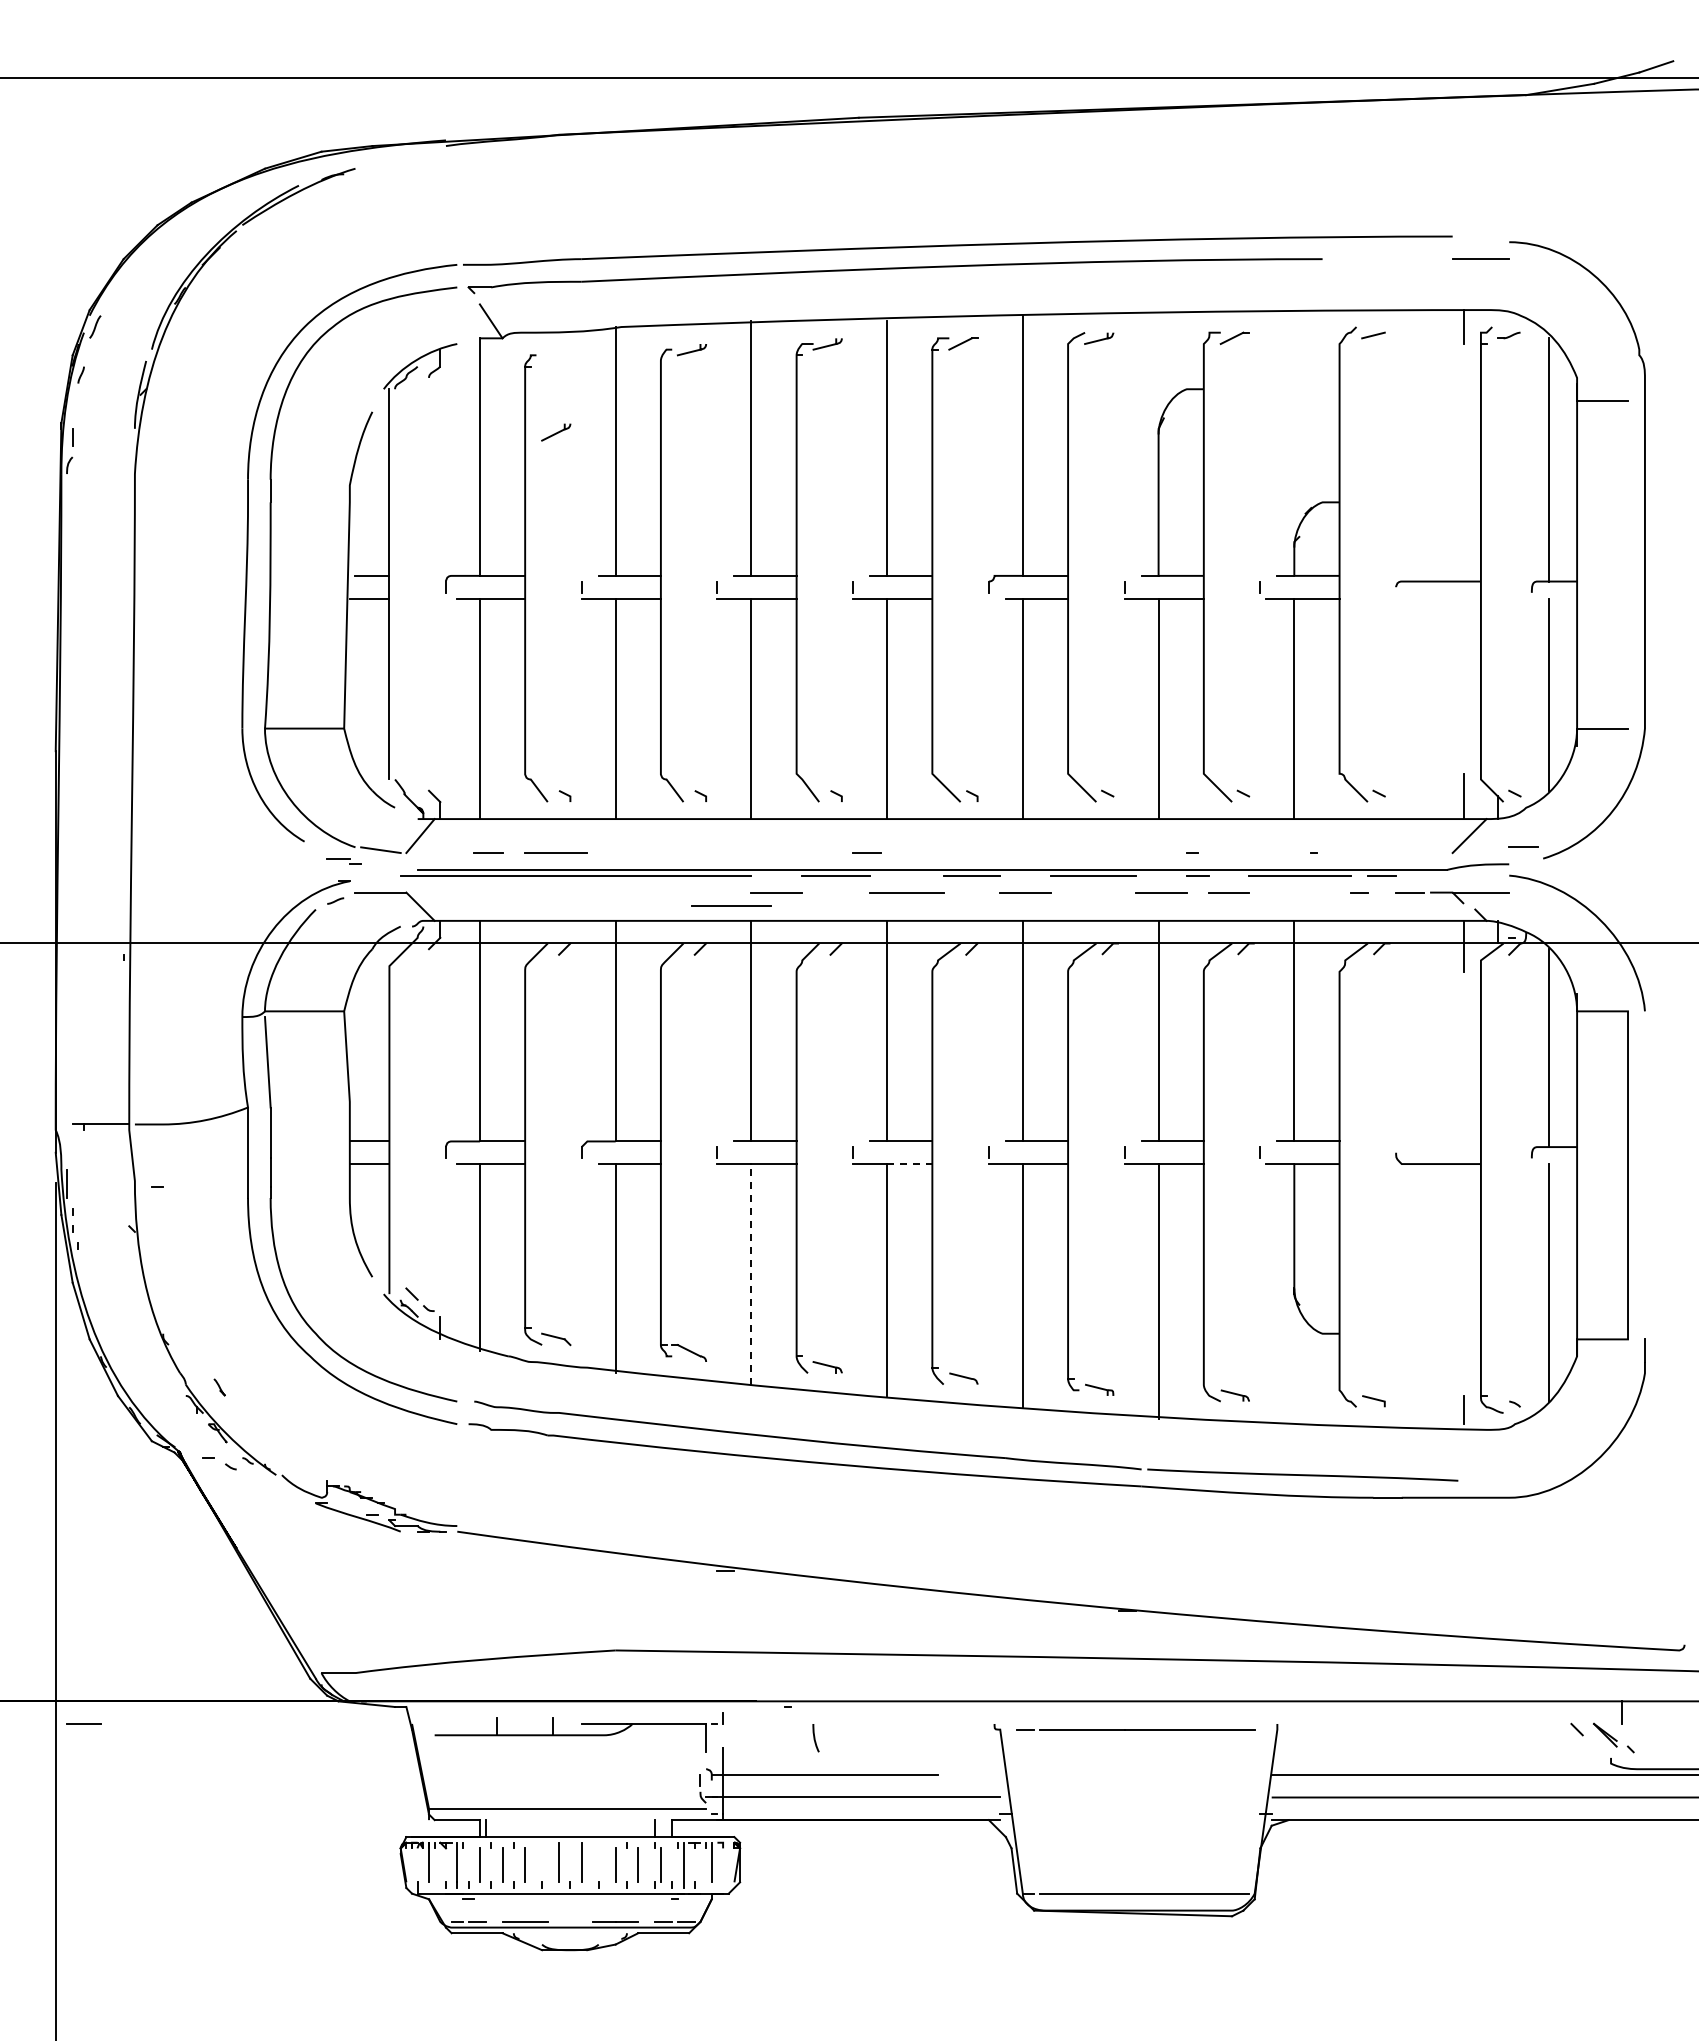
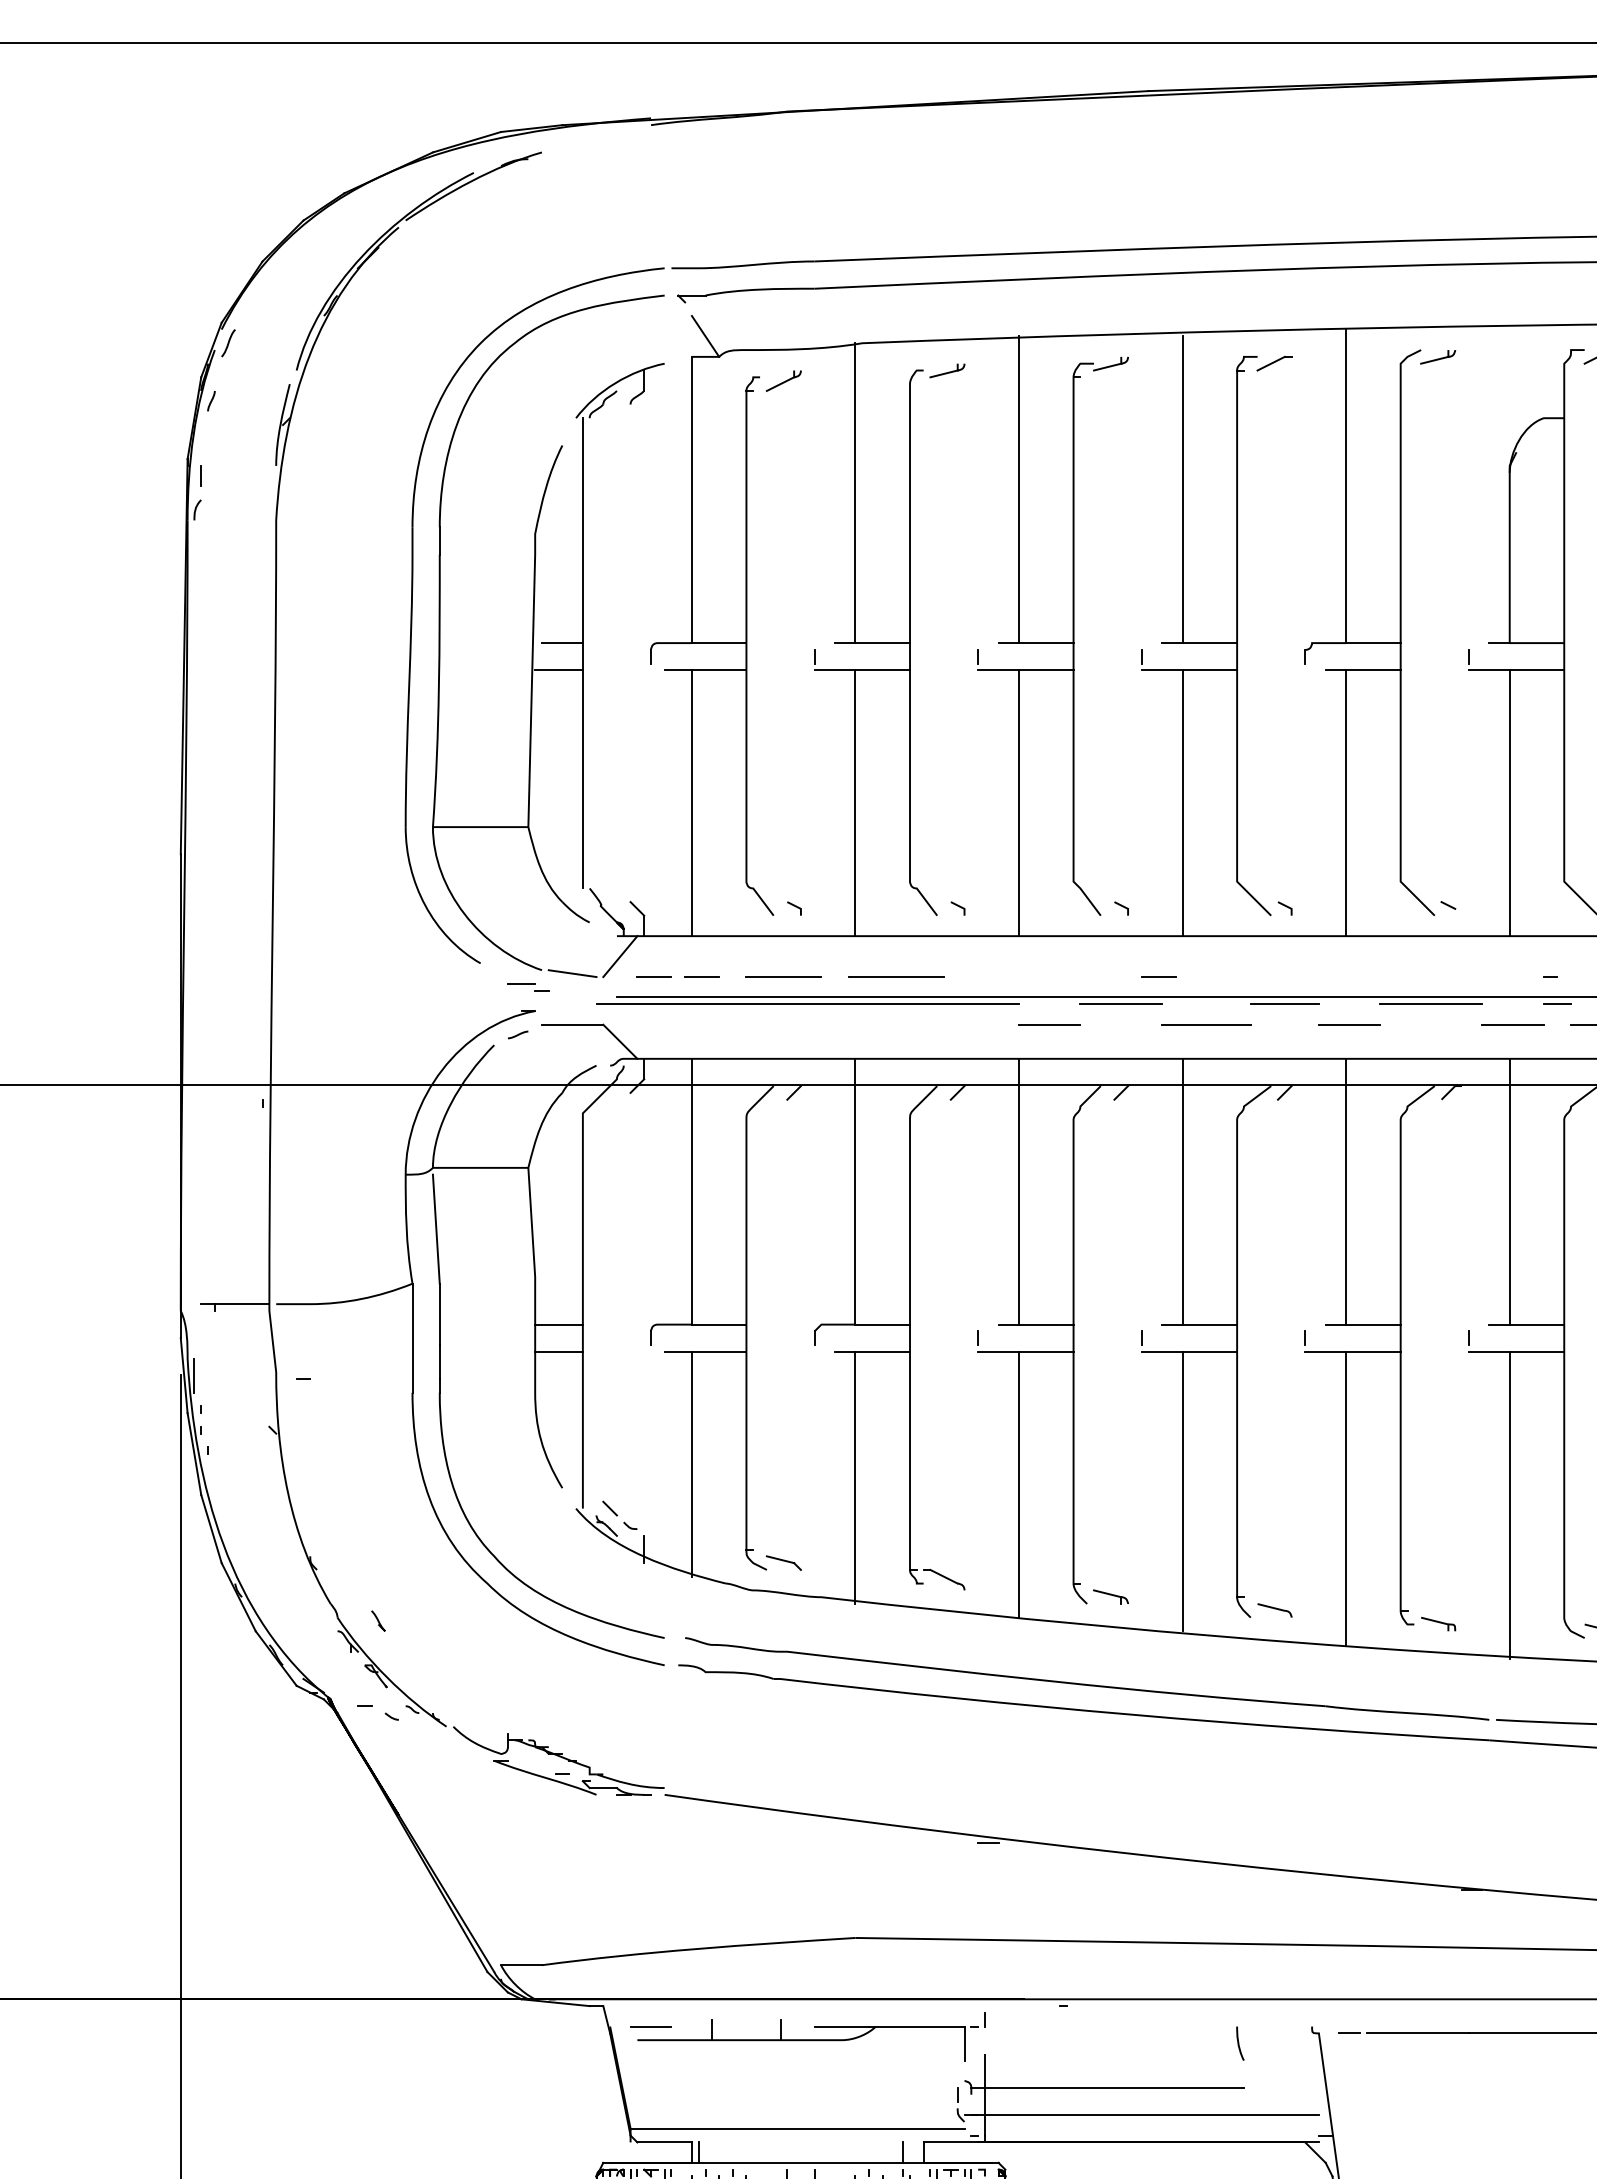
part: (556, 432) -> (784, 381), moved
line: (448, 853) -> (654, 977), added
line: (731, 905) -> (896, 976), moved
line: (909, 1164) -> (1209, 1352), dashed -> solid
line: (751, 1273) -> (1019, 1483), dashed -> solid
line: (83, 1723) -> (650, 2025), moved
curve: (815, 1738) -> (1239, 2044), moved

